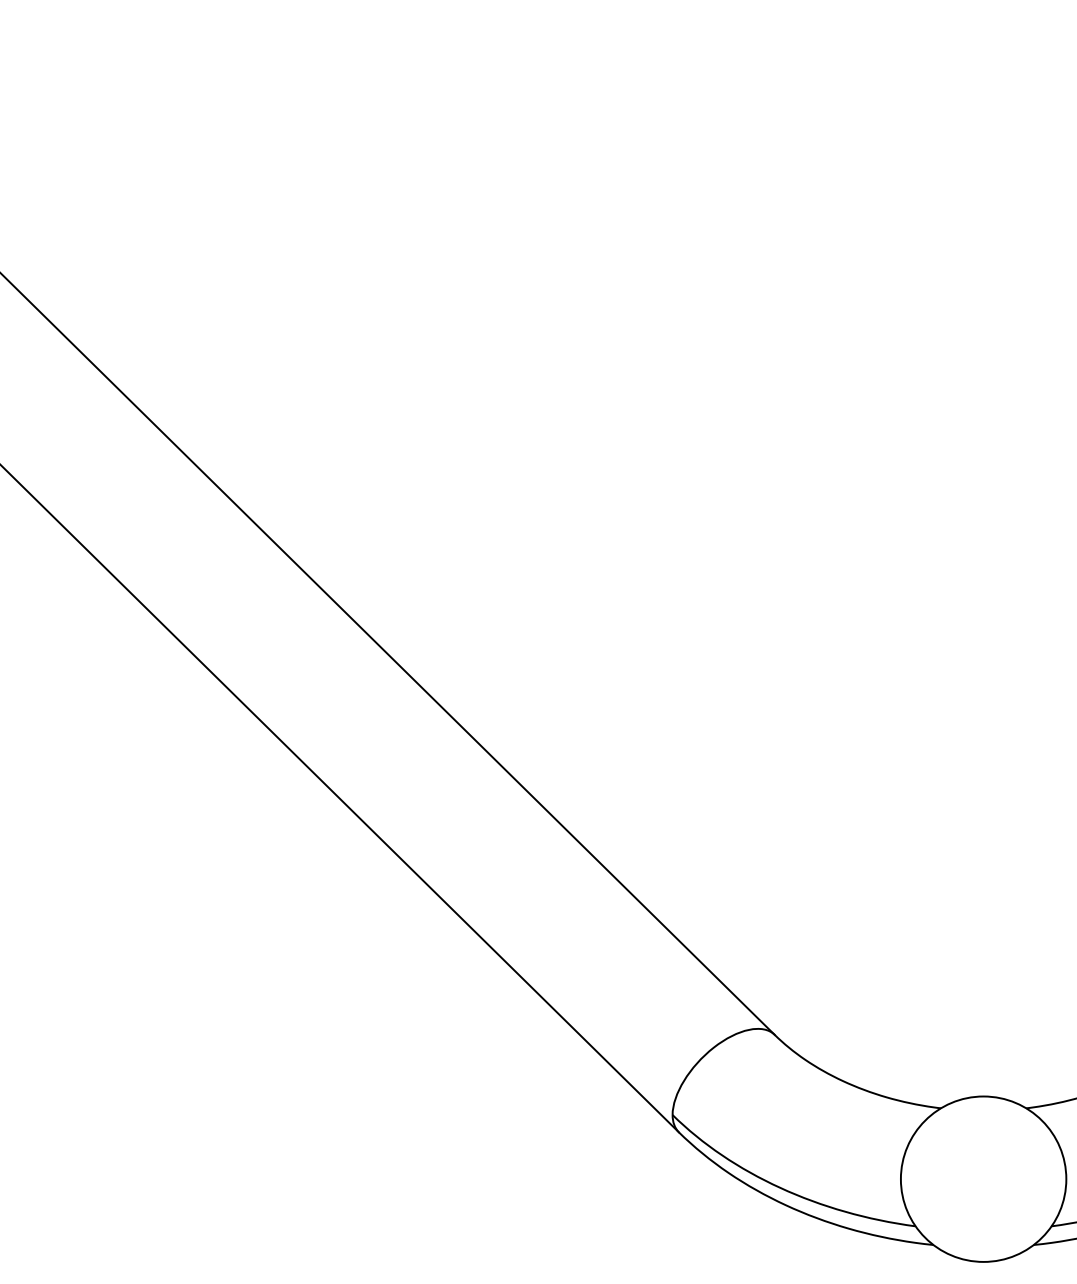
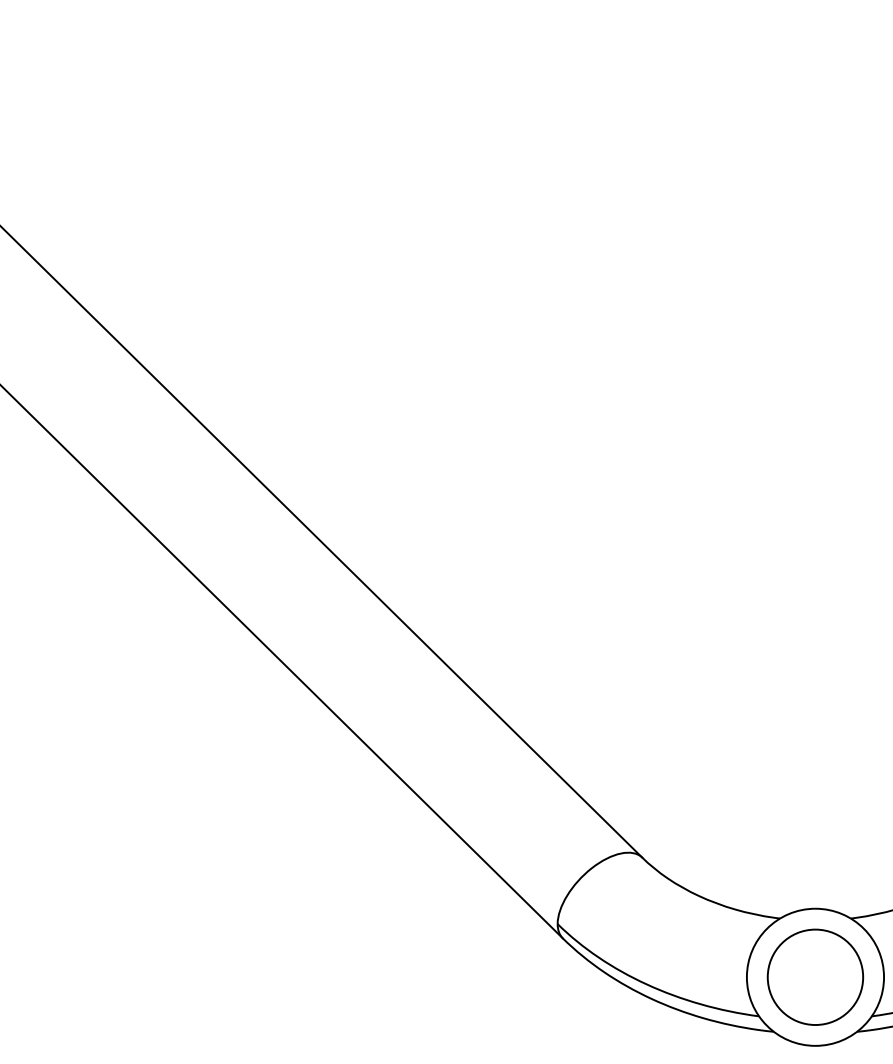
circle: (983, 1178) -> (815, 976), added

